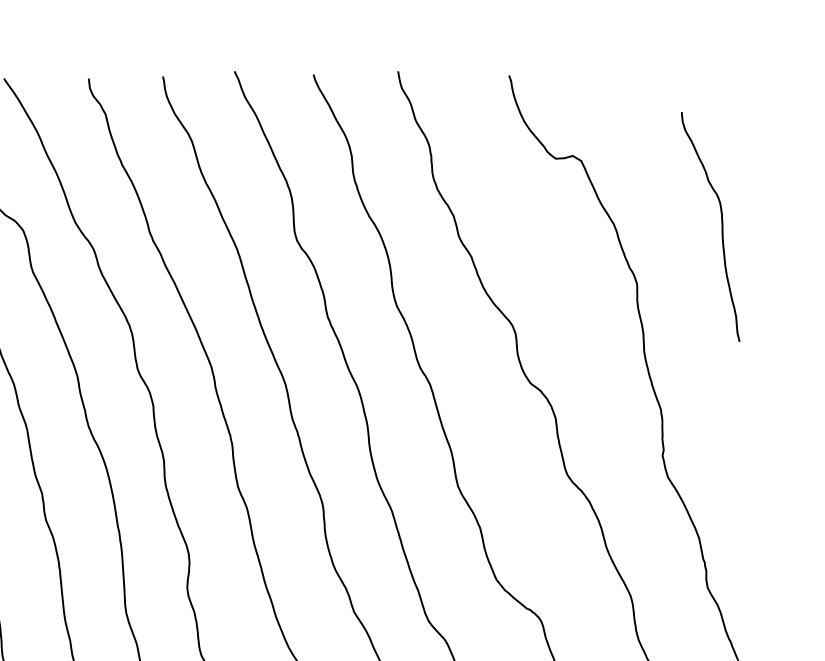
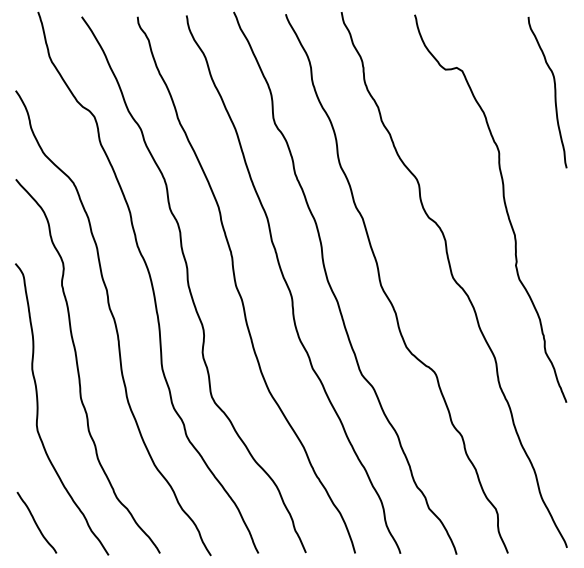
curve: (721, 226) -> (554, 92), moved

